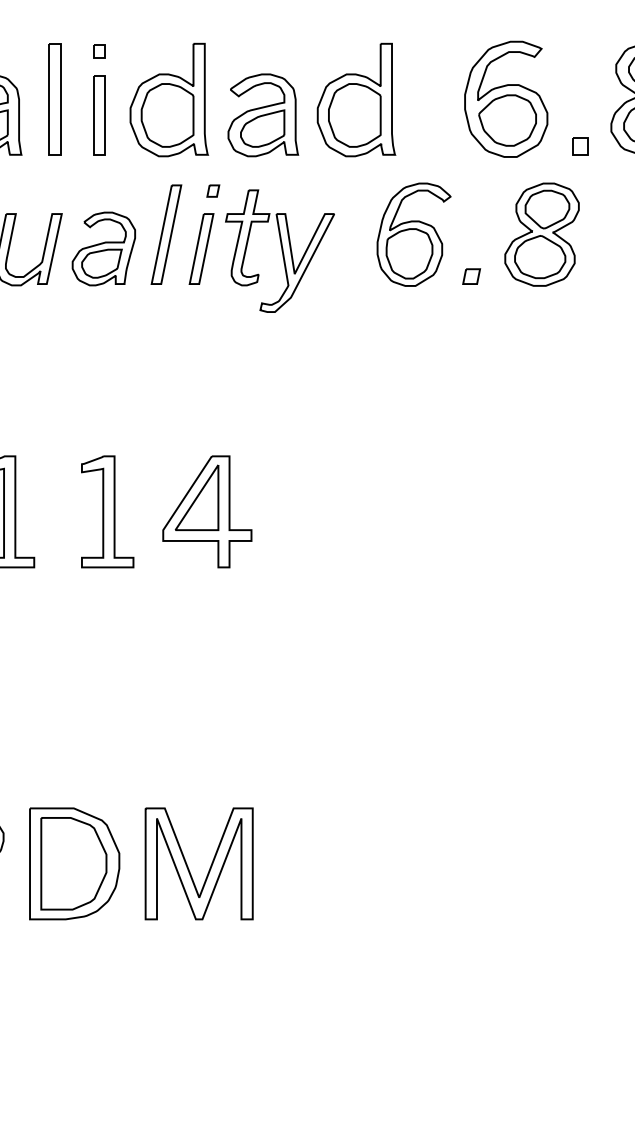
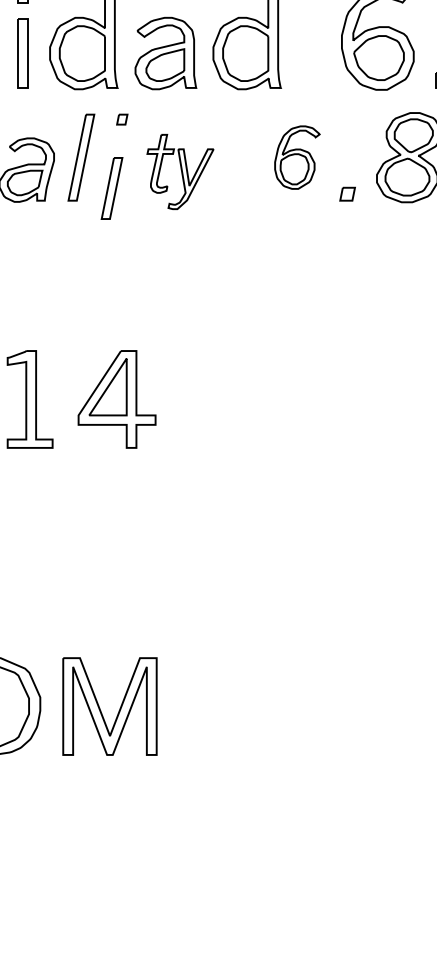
part: (413, 234) -> (296, 157), size x0.7
part: (201, 248) -> (111, 188), moved
part: (279, 250) -> (180, 171), size x0.7

